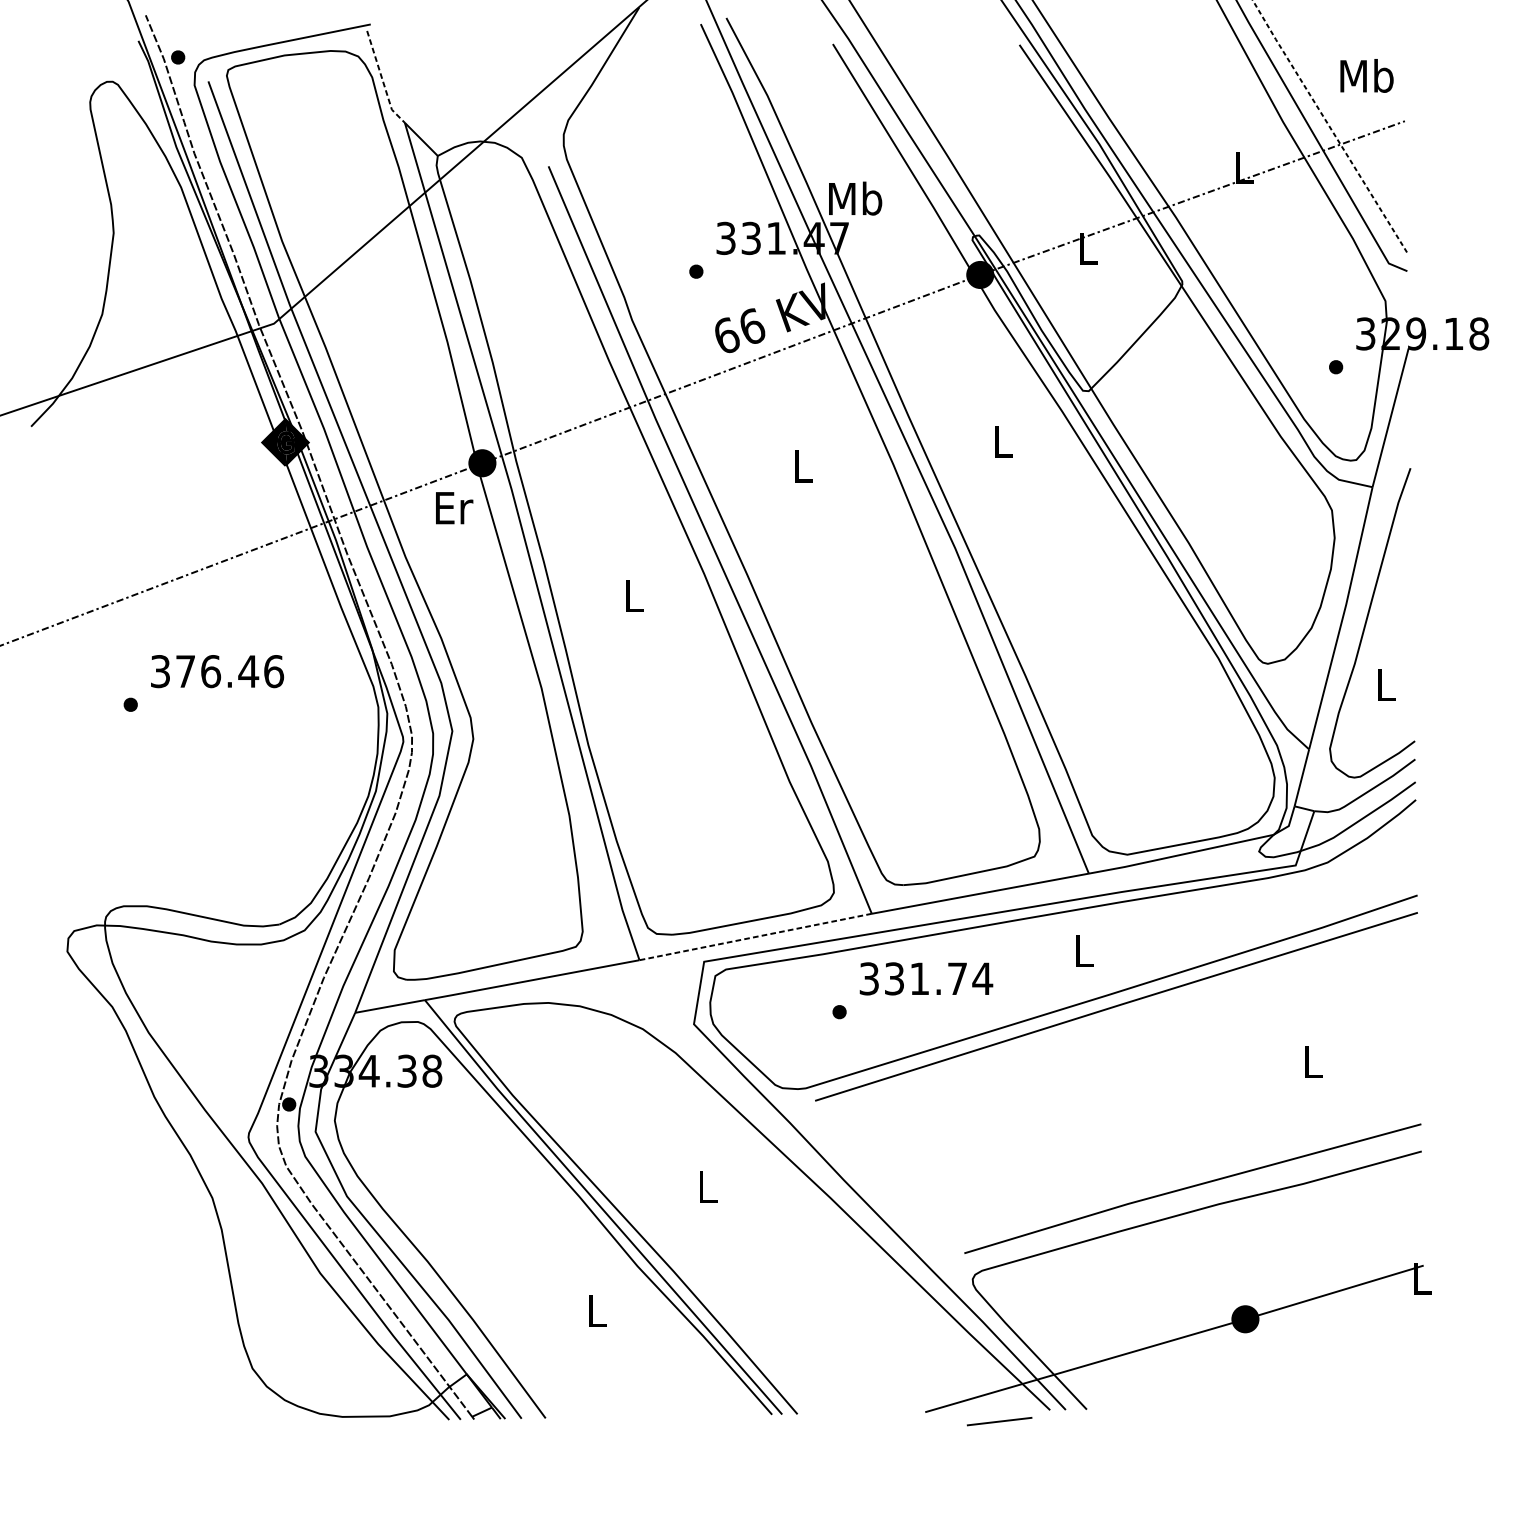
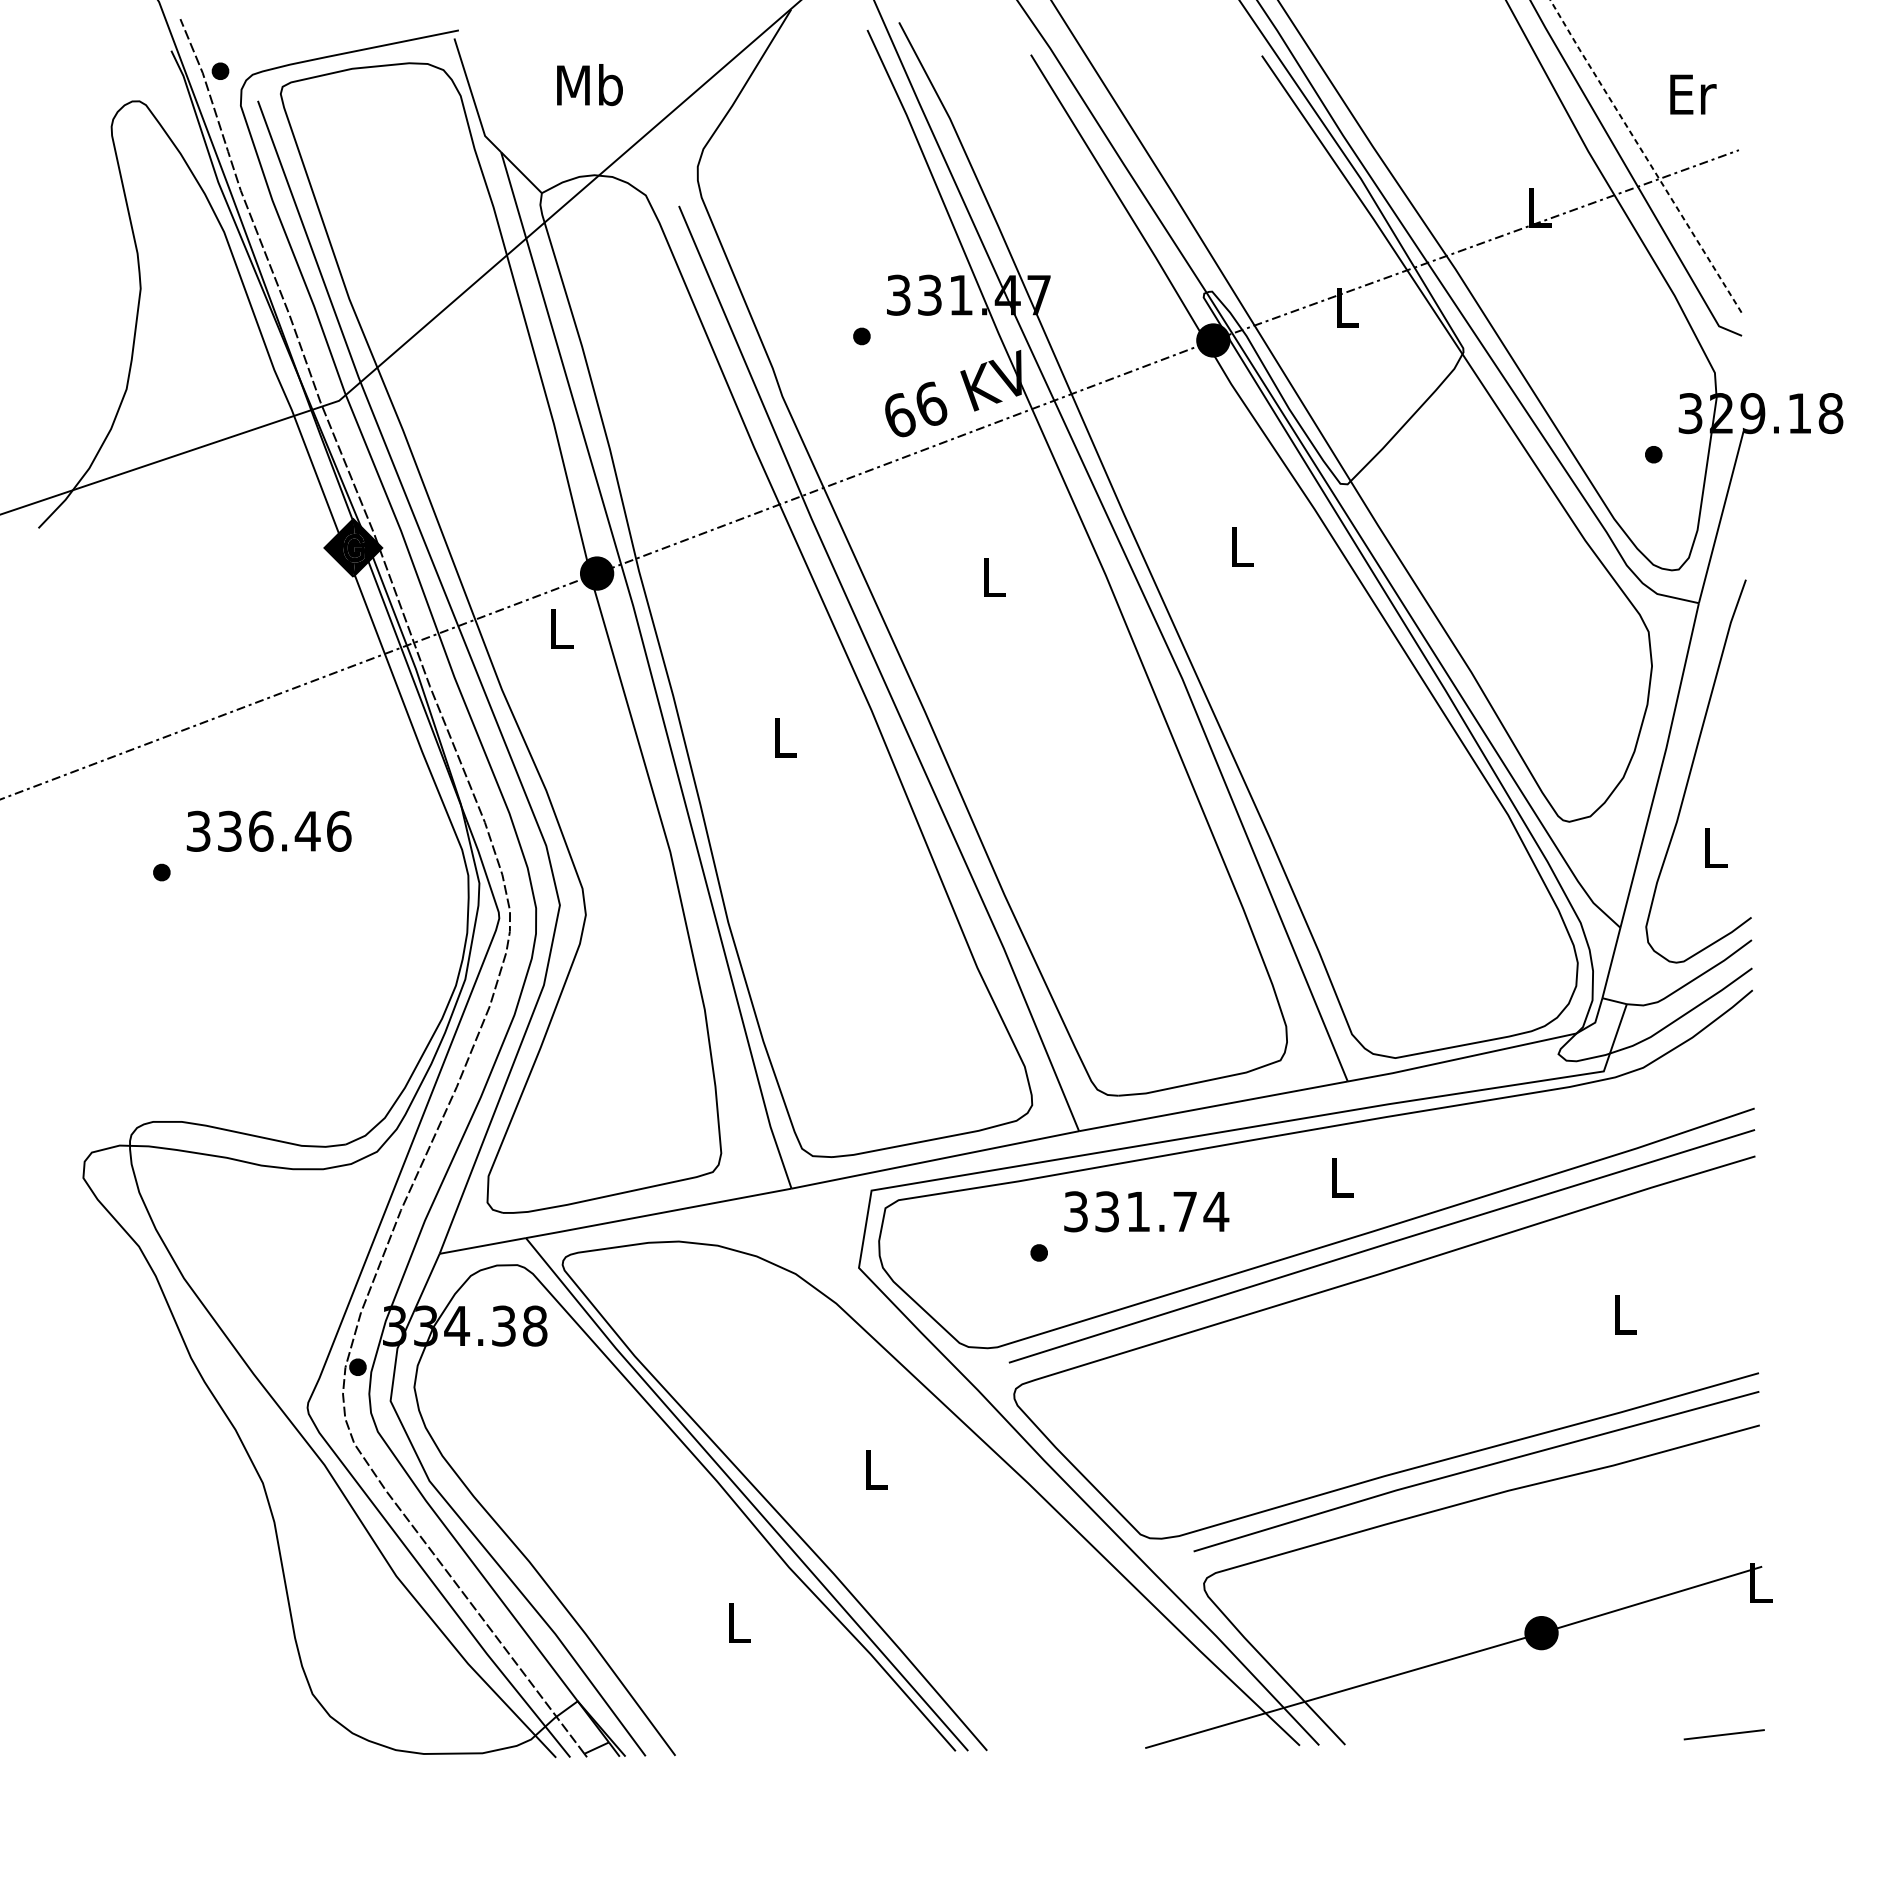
text: (1367, 76) -> (1692, 94), Mb -> Er
line: (382, 80) -> (473, 99), dashed -> solid
text: (855, 199) -> (589, 85), moved
text: (454, 507) -> (562, 628), Er -> L
text: (185, 670) -> (229, 830), 376.46 -> 336.46
line: (755, 936) -> (935, 1159), dashed -> solid
curve: (1101, 1034) -> (1363, 1280), added
line: (998, 1421) -> (1723, 1734), moved

